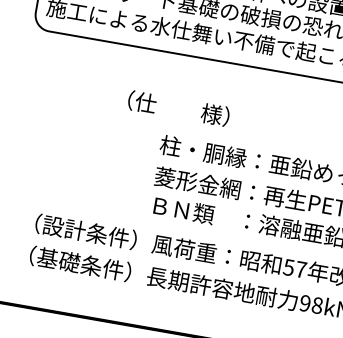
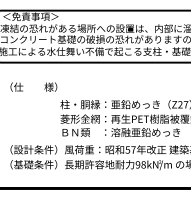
text: (178, 107) -> (33, 86), moved

